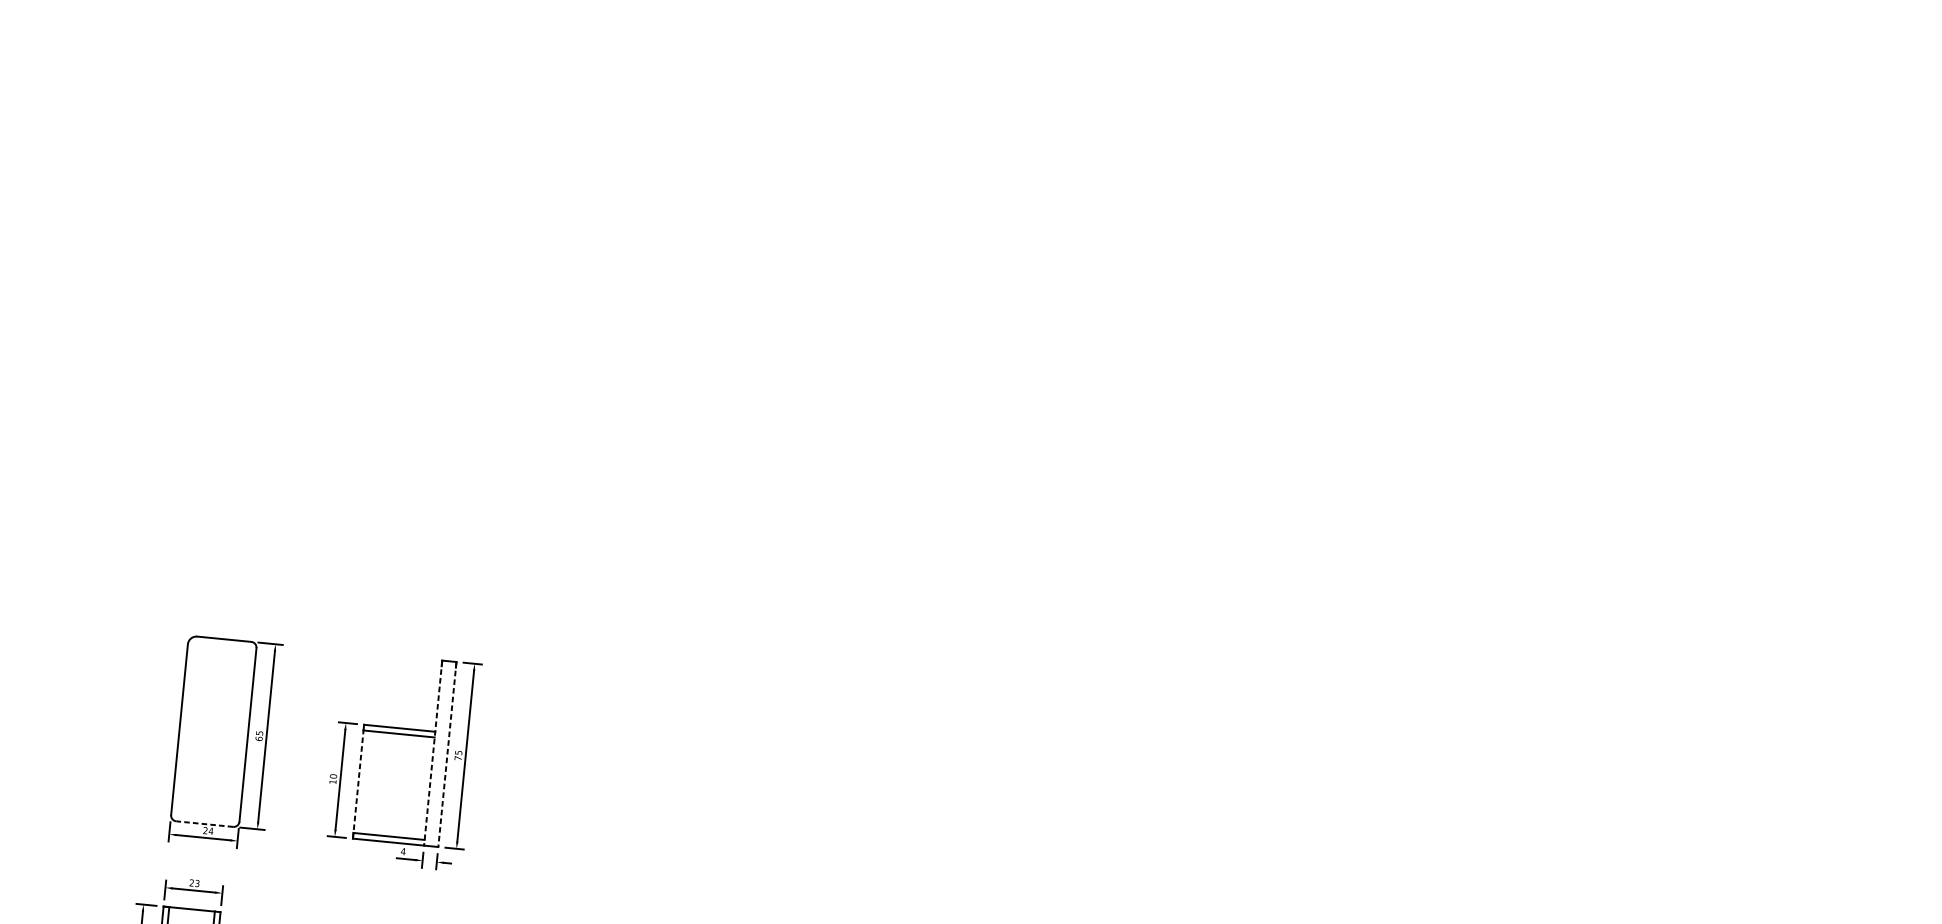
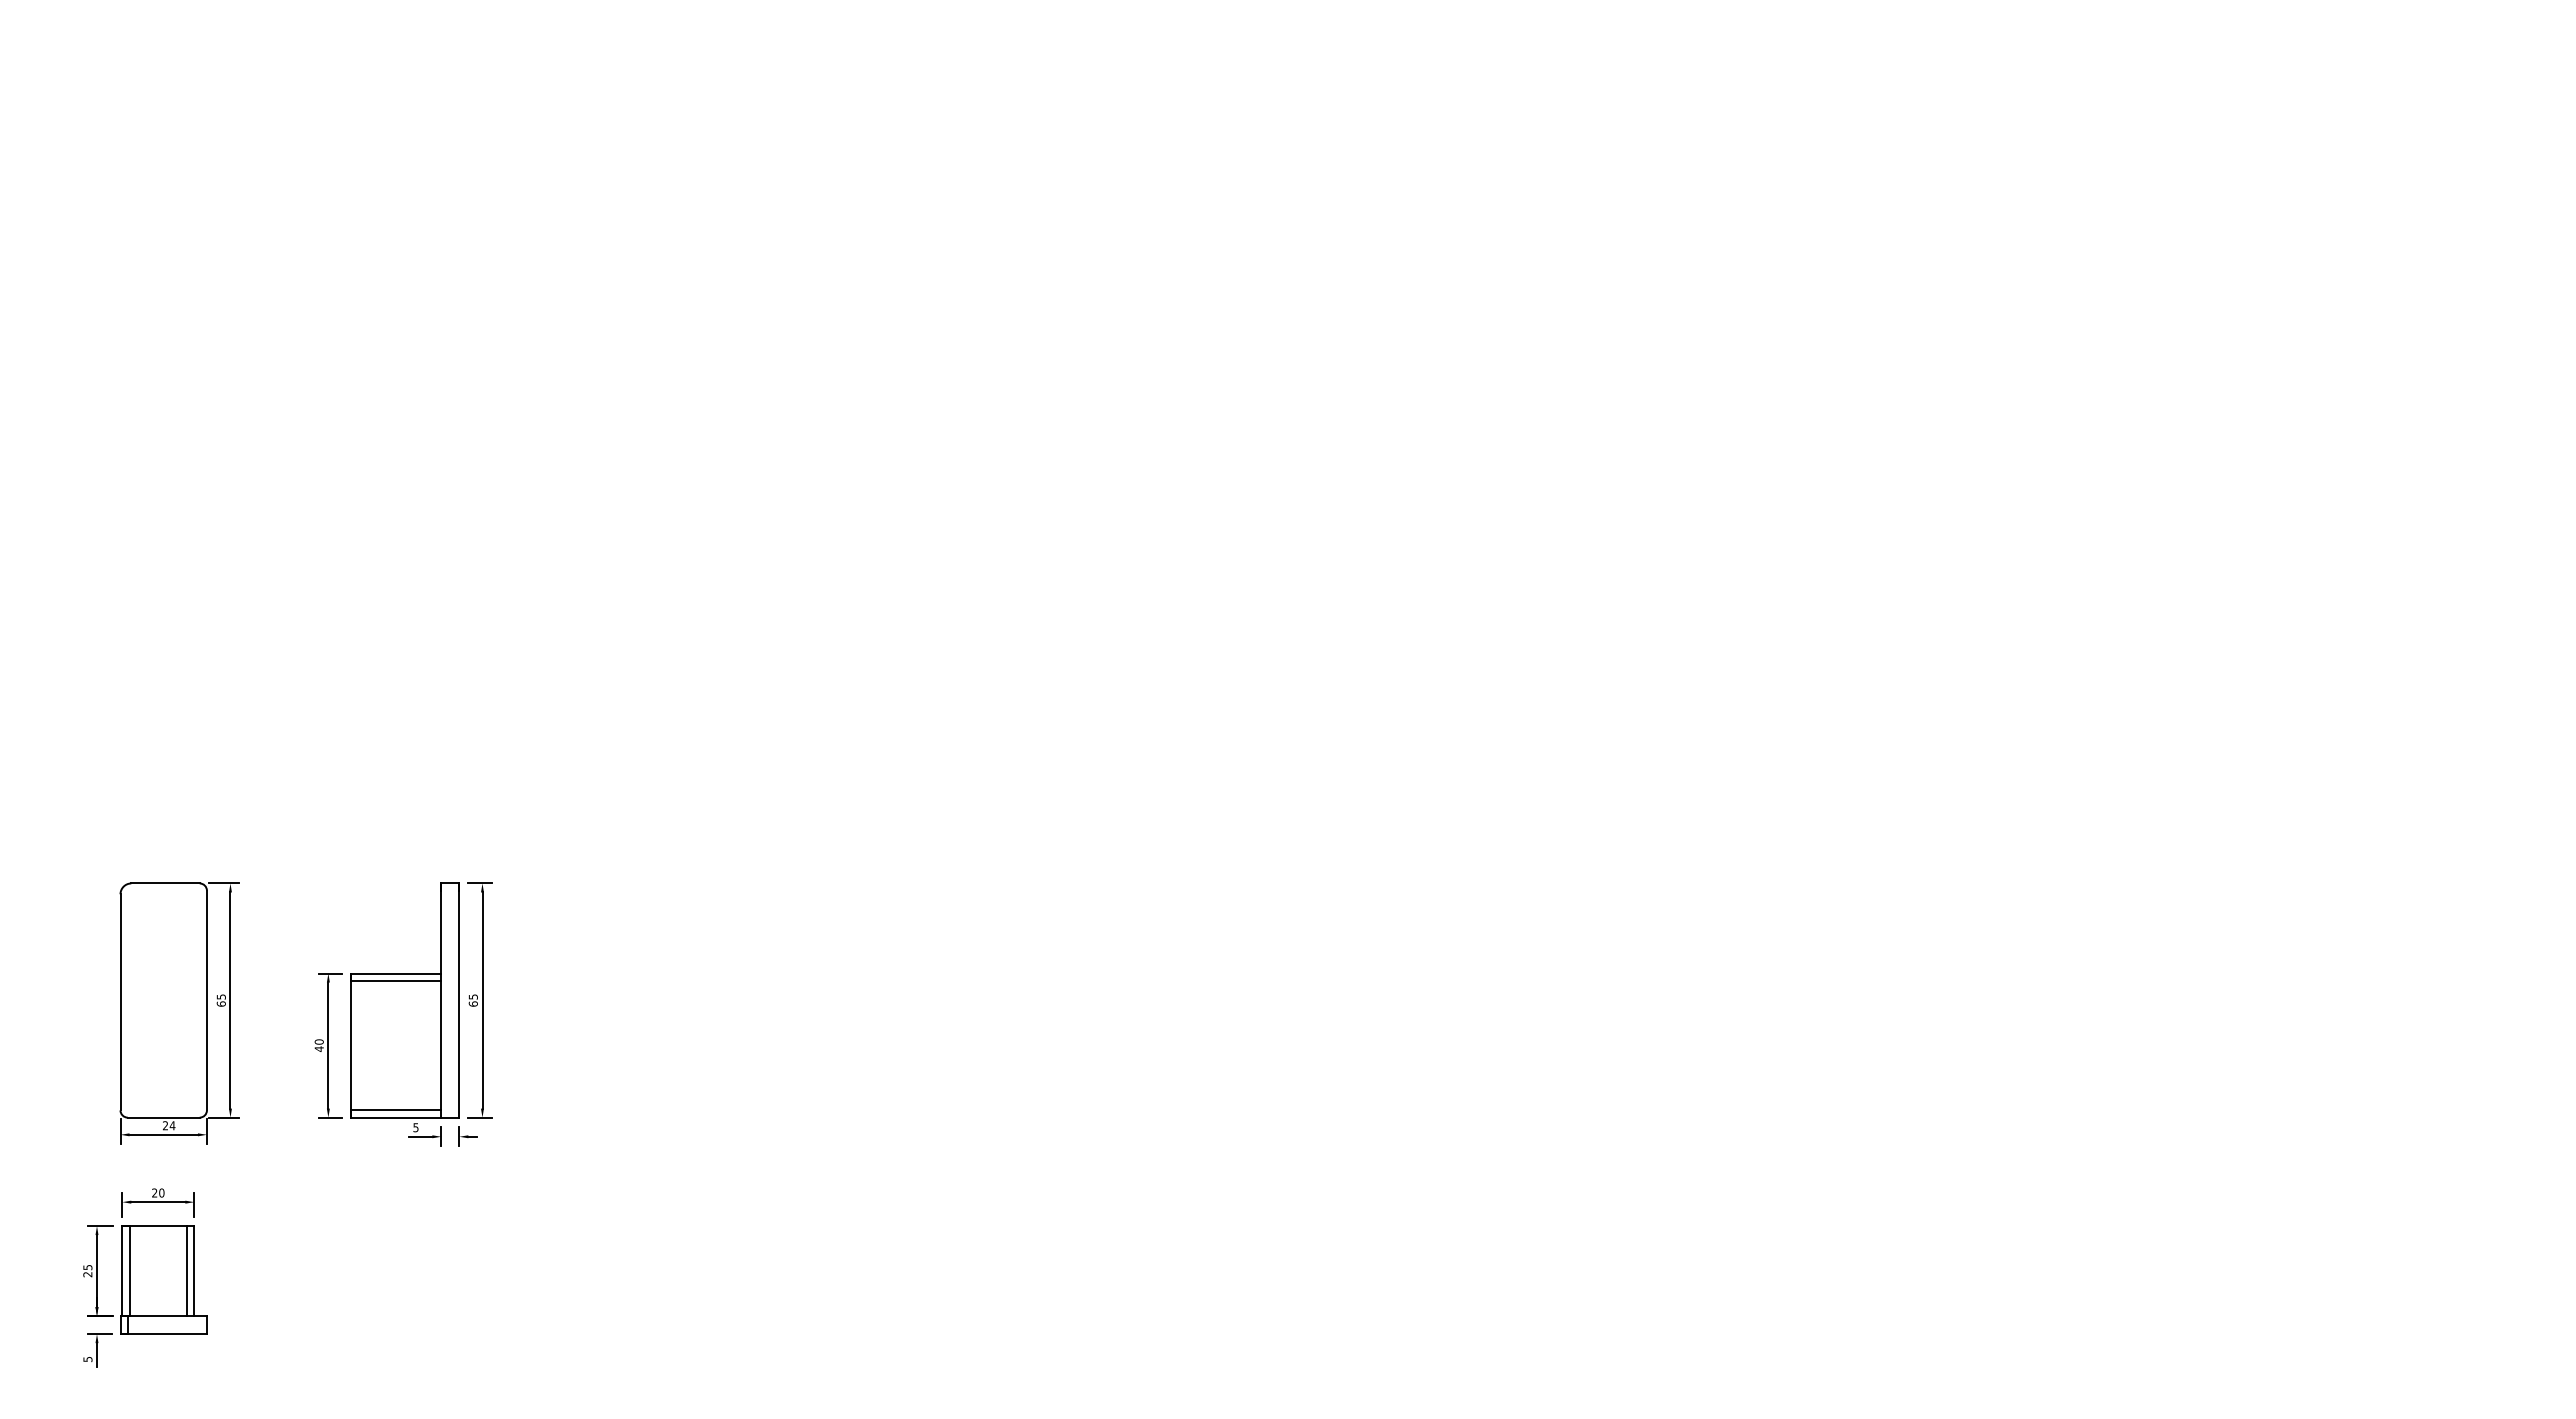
line: (433, 753) -> (441, 1001), dashed -> solid
line: (447, 755) -> (459, 1001), dashed -> solid
text: (457, 757) -> (472, 1003), 75 -> 65
text: (332, 781) -> (318, 1048), 10 -> 40
line: (358, 781) -> (351, 1045), dashed -> solid
line: (204, 824) -> (163, 1117), dashed -> solid
text: (402, 851) -> (415, 1127), 4 -> 5
text: (197, 883) -> (161, 1192), 23 -> 20

